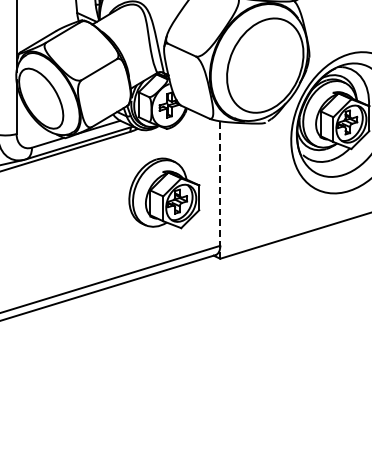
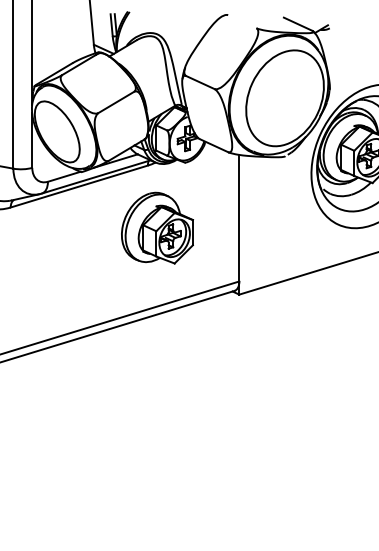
line: (220, 189) -> (239, 224), dashed -> solid
part: (164, 192) -> (157, 227), moved

